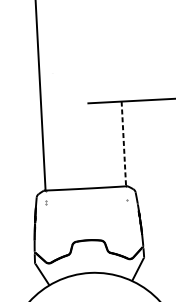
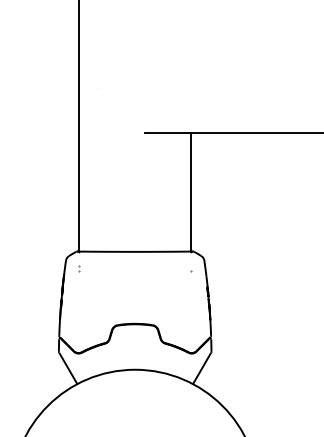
line: (123, 144) -> (191, 192), dashed -> solid

